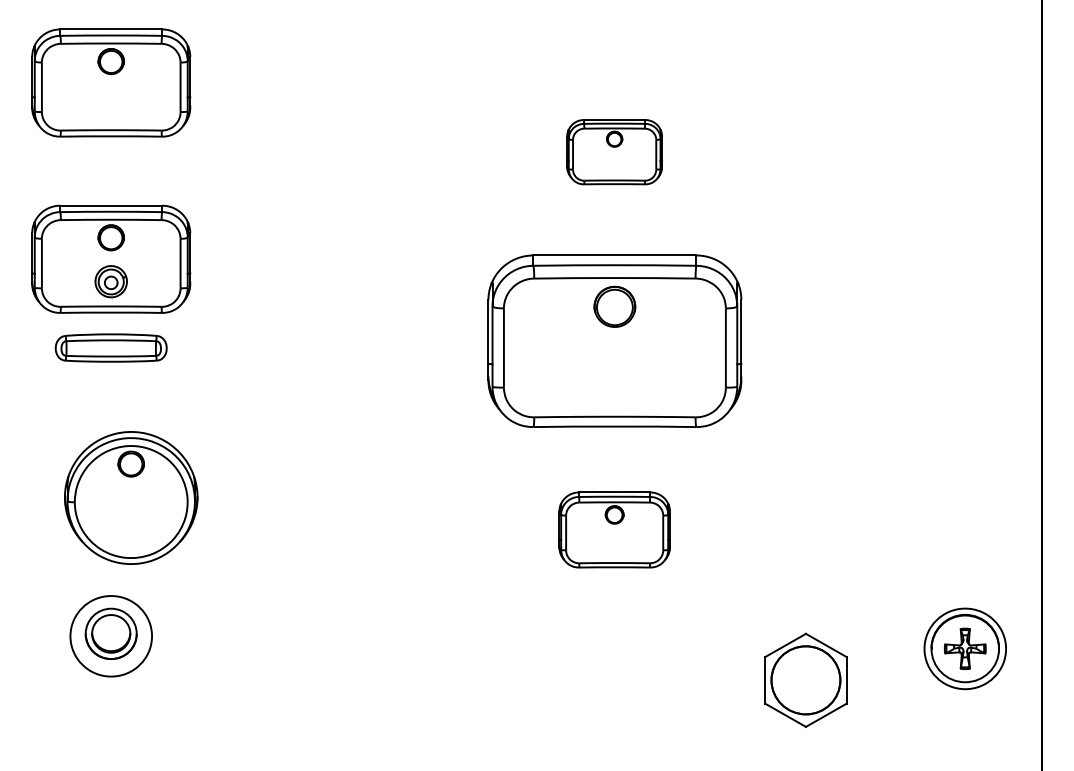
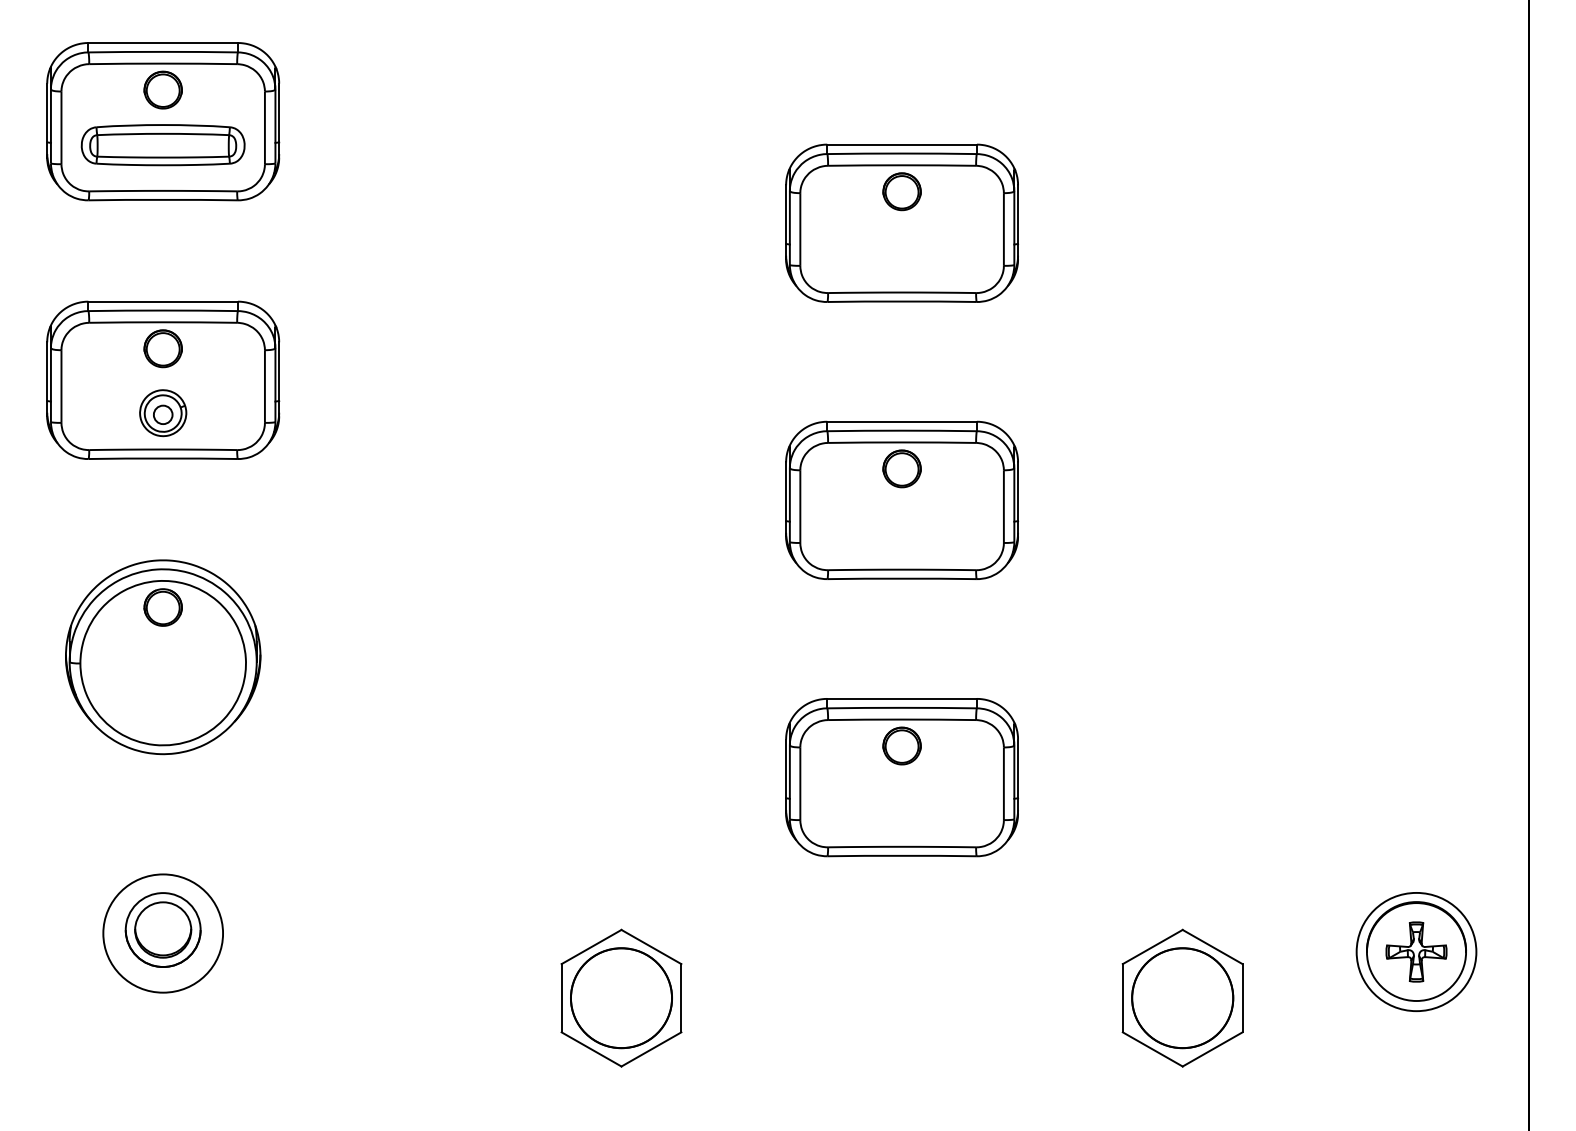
part: (614, 151) -> (901, 222), size x1.67
part: (614, 340) -> (901, 499), size x0.62
part: (110, 347) -> (162, 144), moved
part: (131, 497) -> (163, 656), moved
part: (614, 529) -> (901, 776), size x1.43
part: (423, 679) -> (621, 996), added

